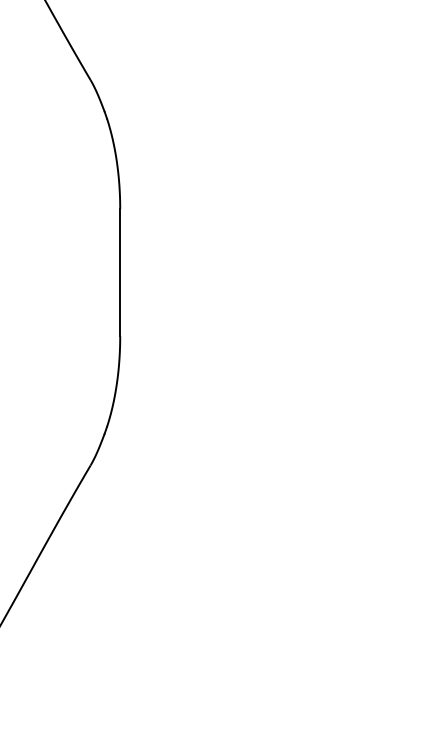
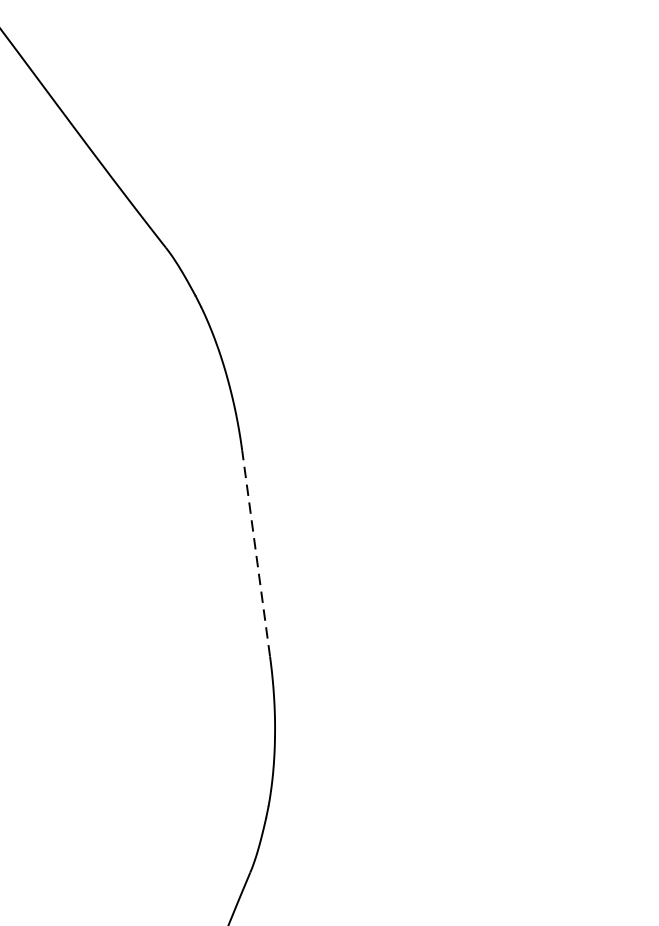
line: (120, 272) -> (256, 553), solid -> dashed

